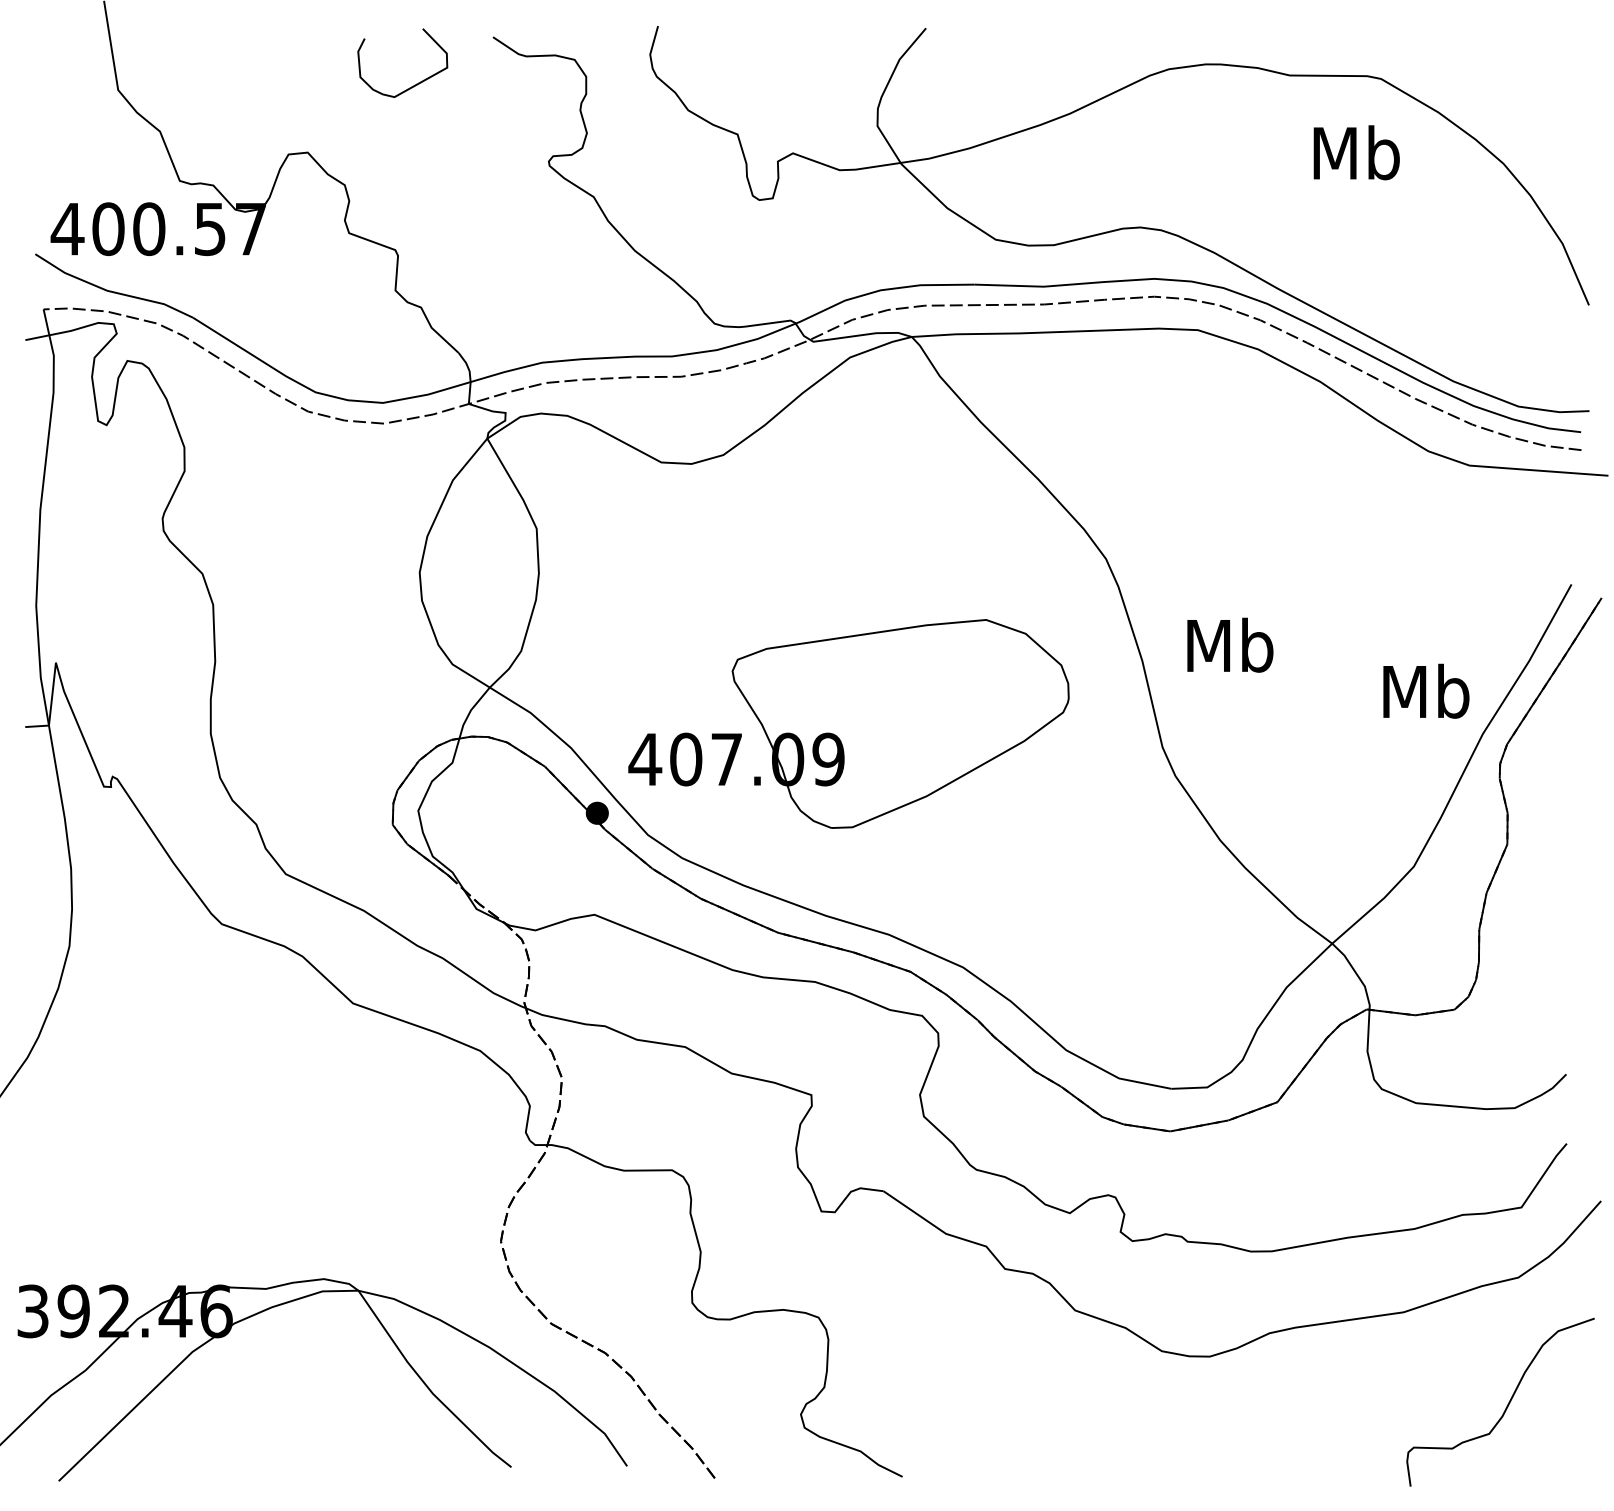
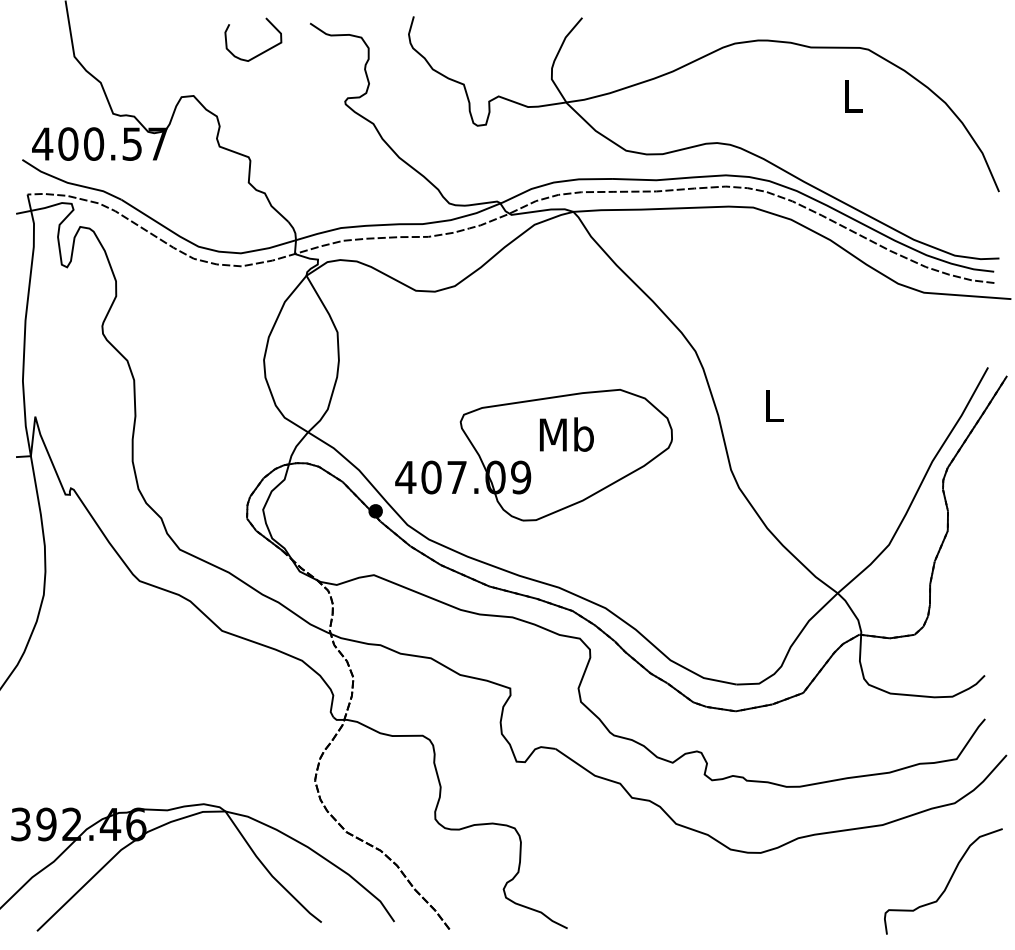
text: (1357, 151) -> (853, 95), Mb -> L
text: (1230, 644) -> (773, 405), Mb -> L
text: (1425, 691) -> (566, 434), moved

